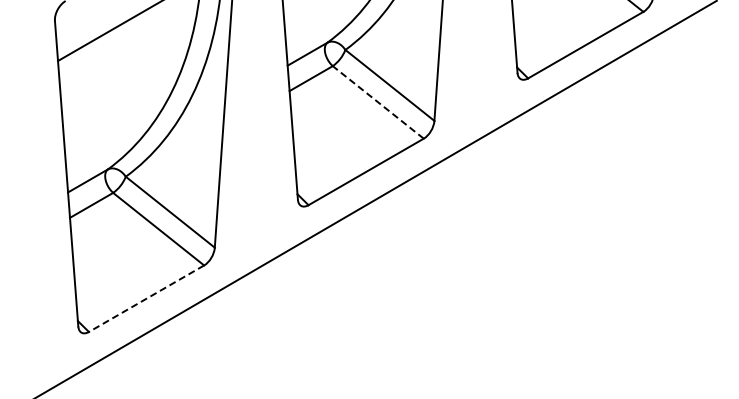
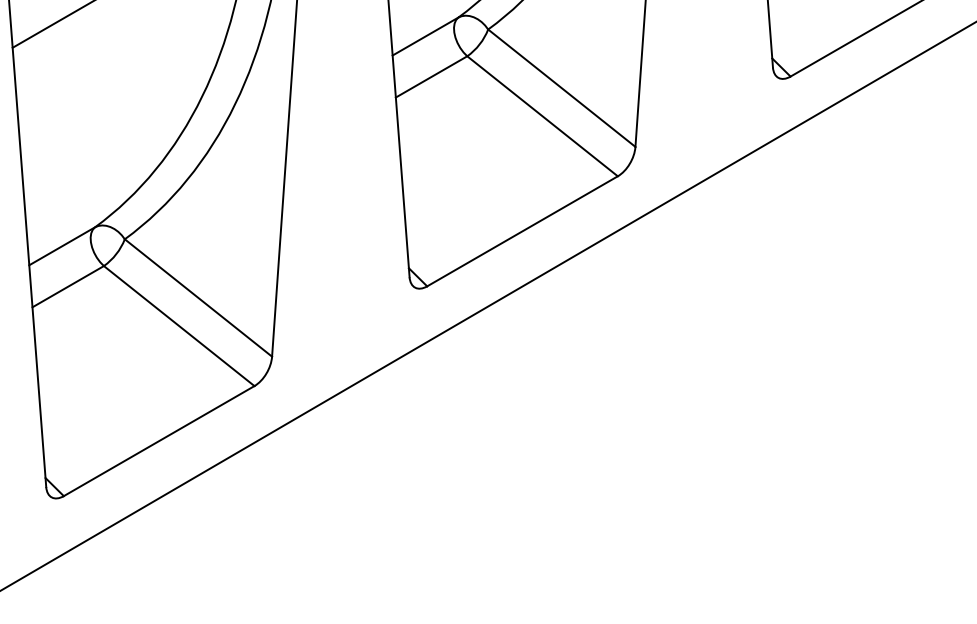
line: (377, 102) -> (541, 116), dashed -> solid
line: (146, 298) -> (159, 440), dashed -> solid

